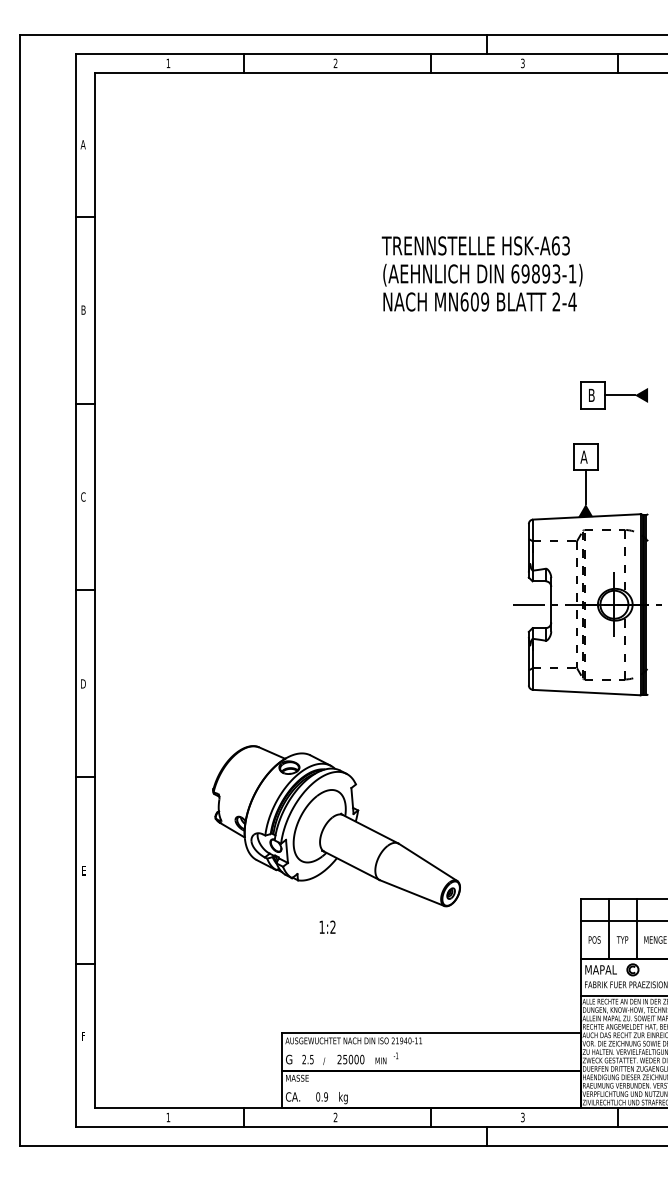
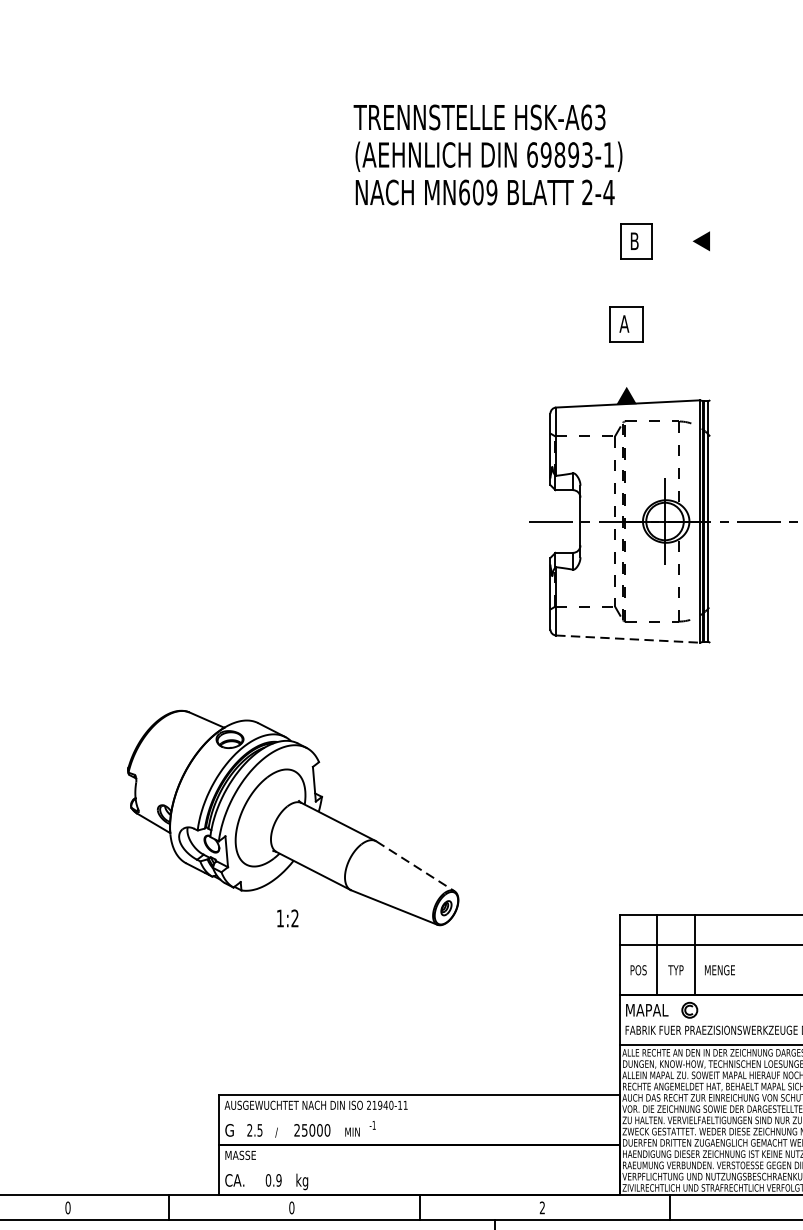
text: (481, 273) -> (487, 154), moved
line: (619, 395) -> (671, 241), removed
line: (585, 487) -> (626, 364), removed
line: (586, 692) -> (627, 638), solid -> dashed
line: (428, 862) -> (416, 866), solid -> dashed
text: (327, 926) -> (287, 917), moved
text: (168, 1117) -> (68, 1207), 1 -> 0
text: (335, 1117) -> (291, 1207), 2 -> 0
text: (522, 1118) -> (541, 1209), 3 -> 2

